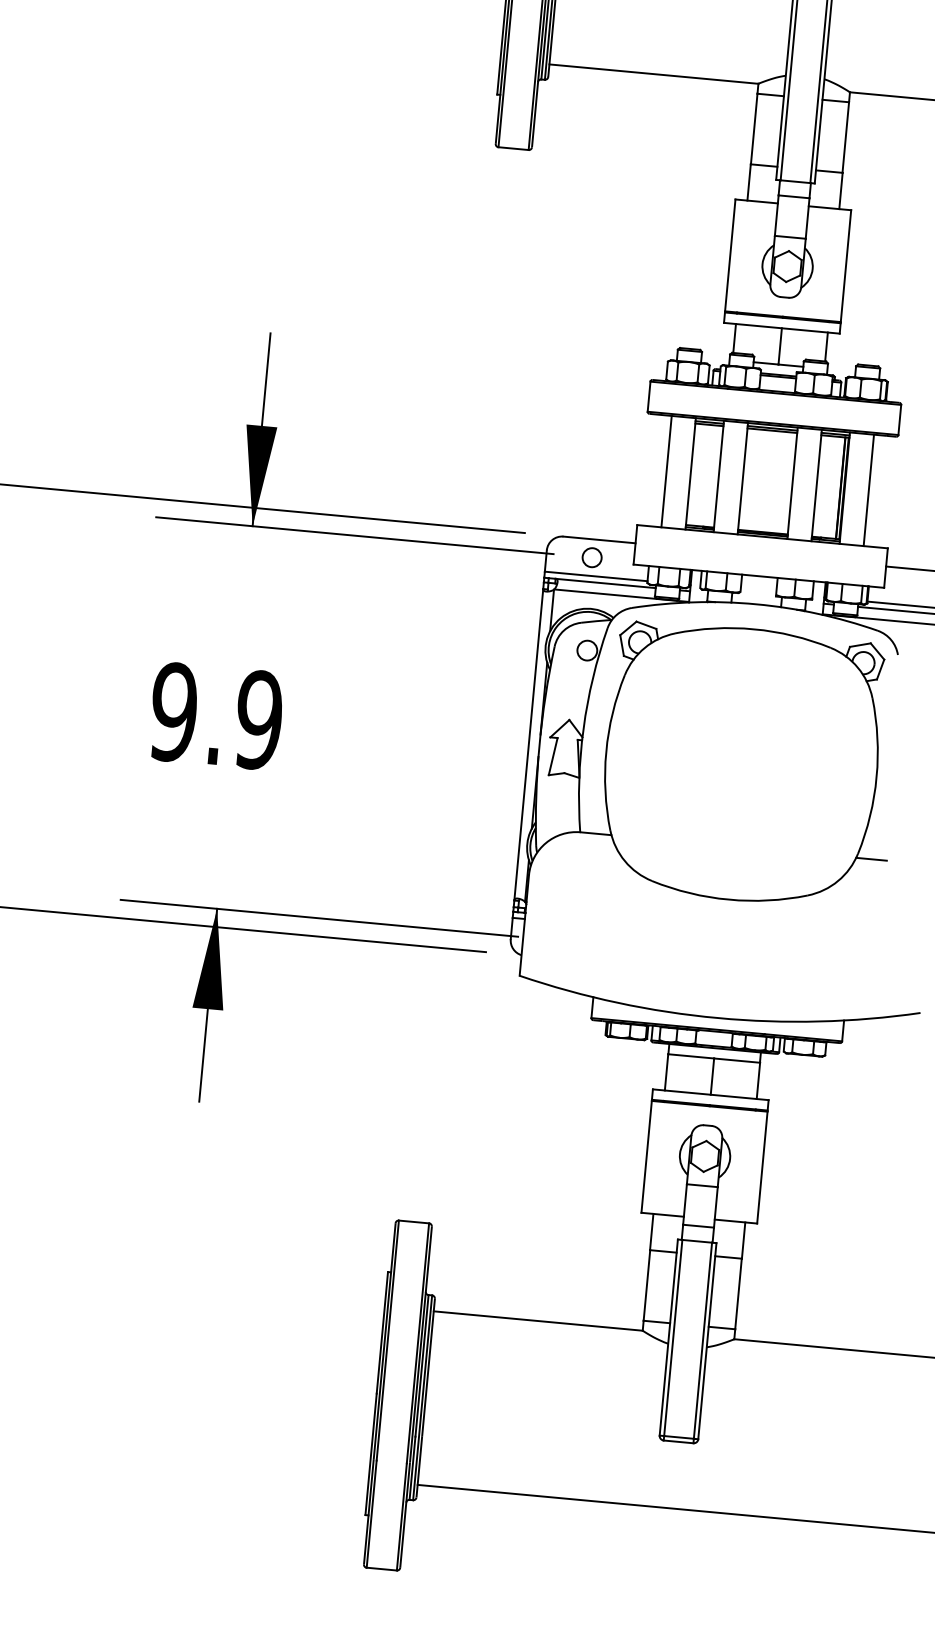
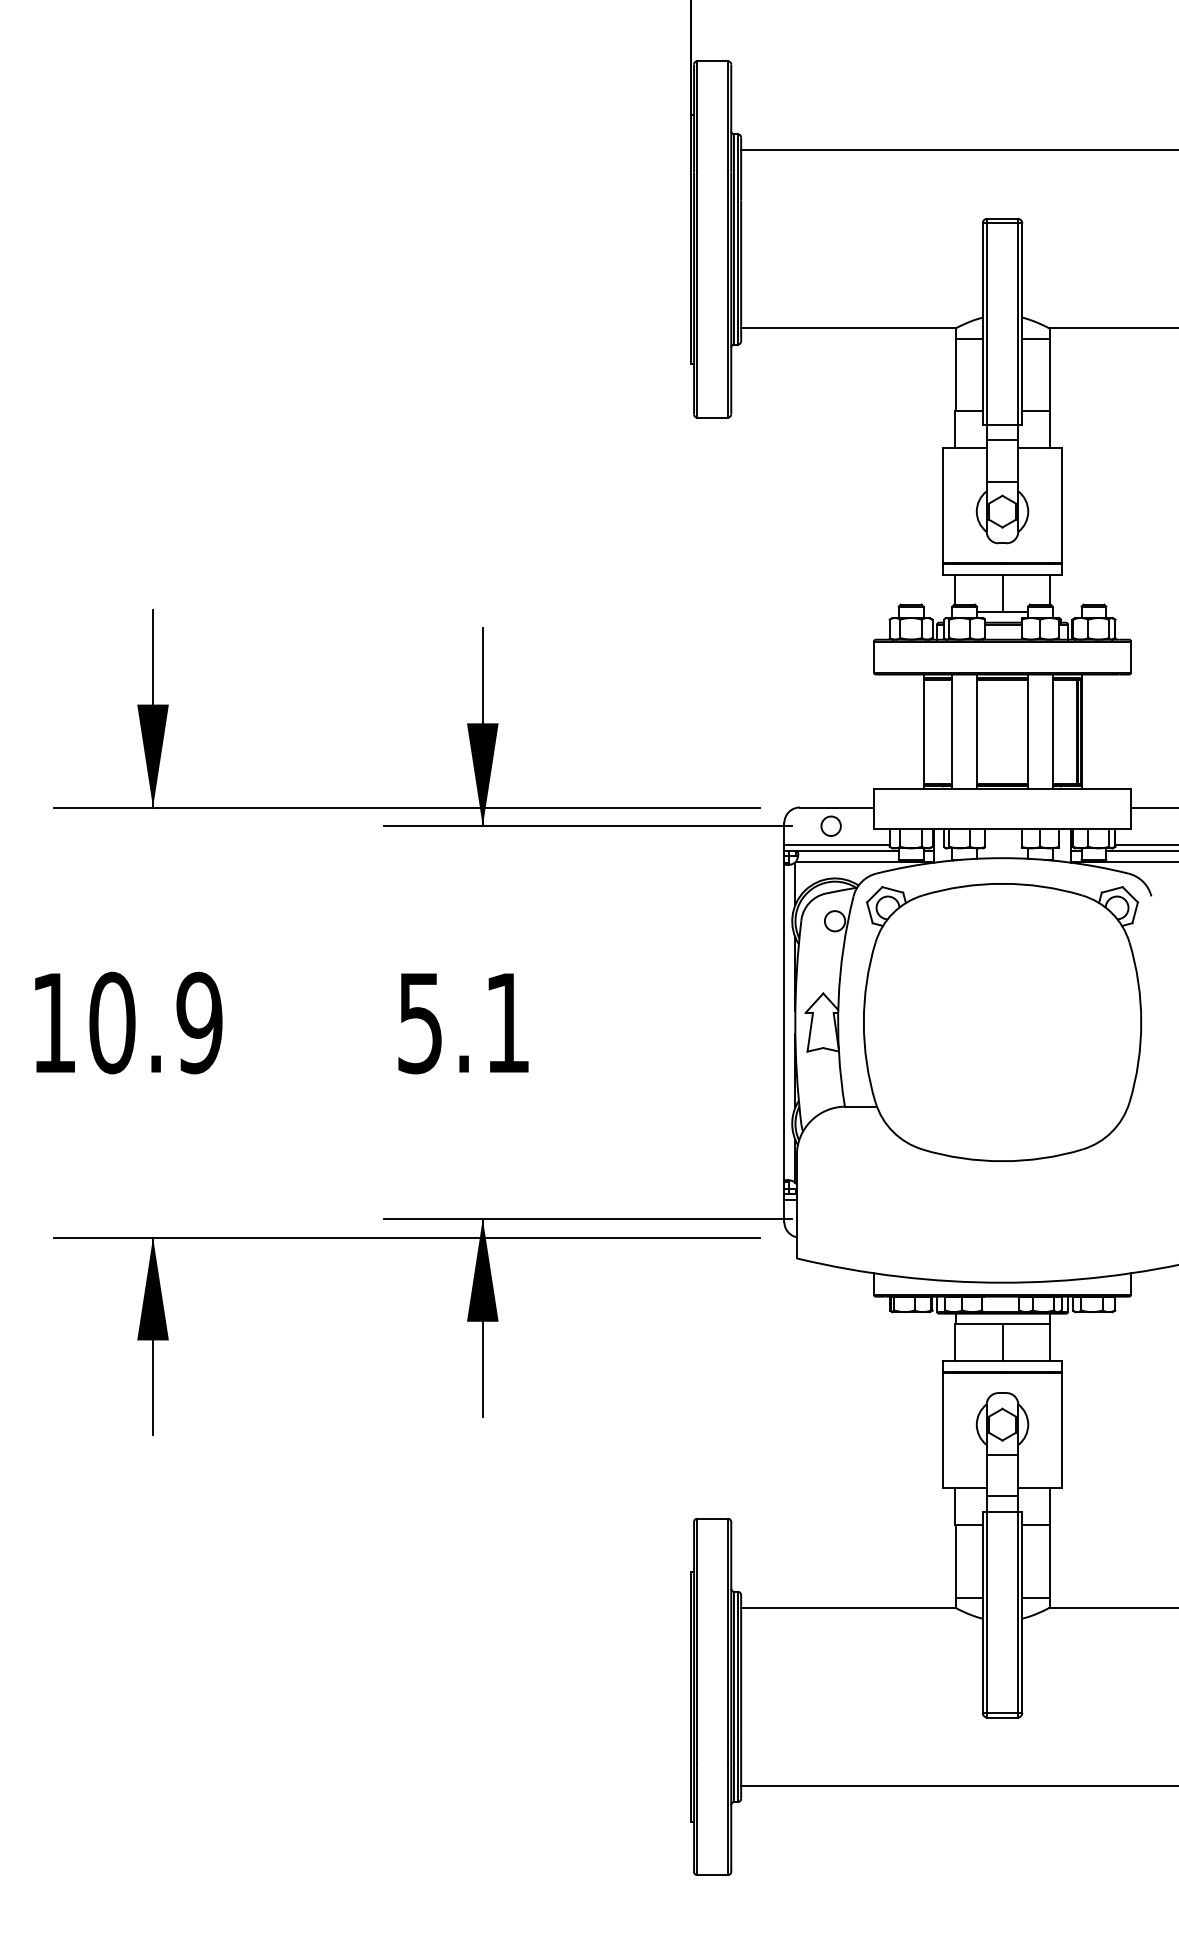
line: (666, 471) -> (898, 731), removed
line: (869, 490) -> (1106, 731), removed
text: (216, 715) -> (463, 1022), 9.9 -> 5.1
line: (871, 859) -> (1143, 1106), removed

